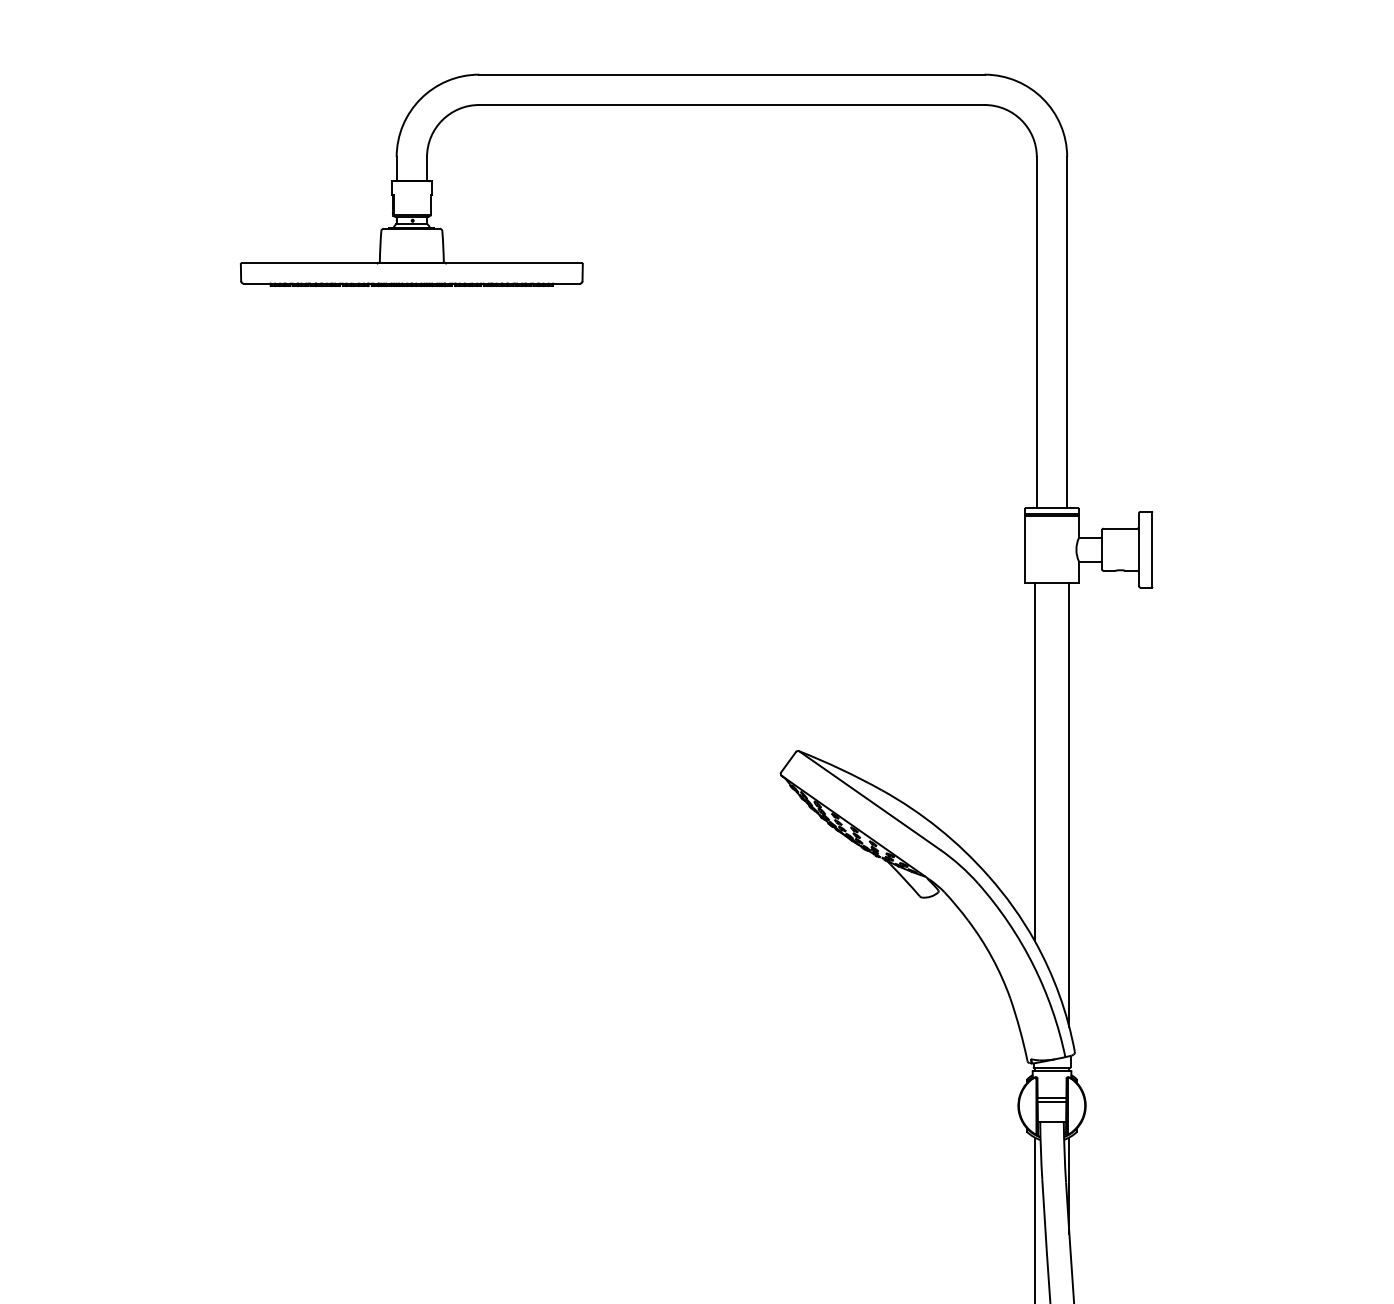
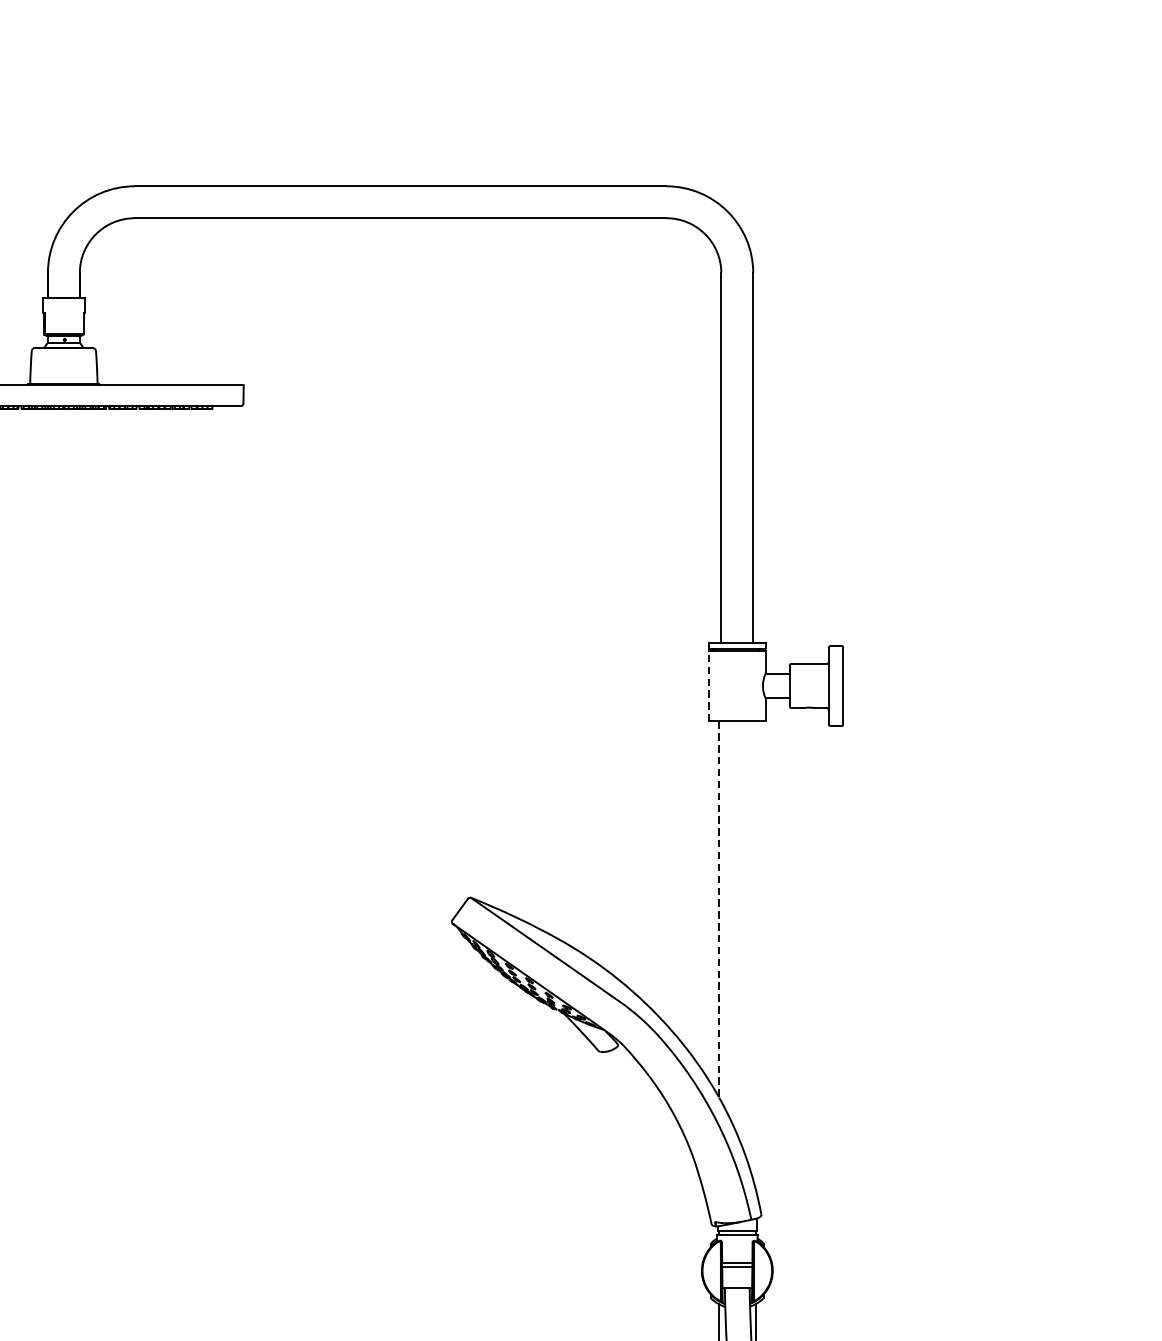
line: (1025, 549) -> (709, 685), solid -> dashed
line: (1034, 762) -> (718, 909), solid -> dashed
line: (1069, 805) -> (755, 955), removed

